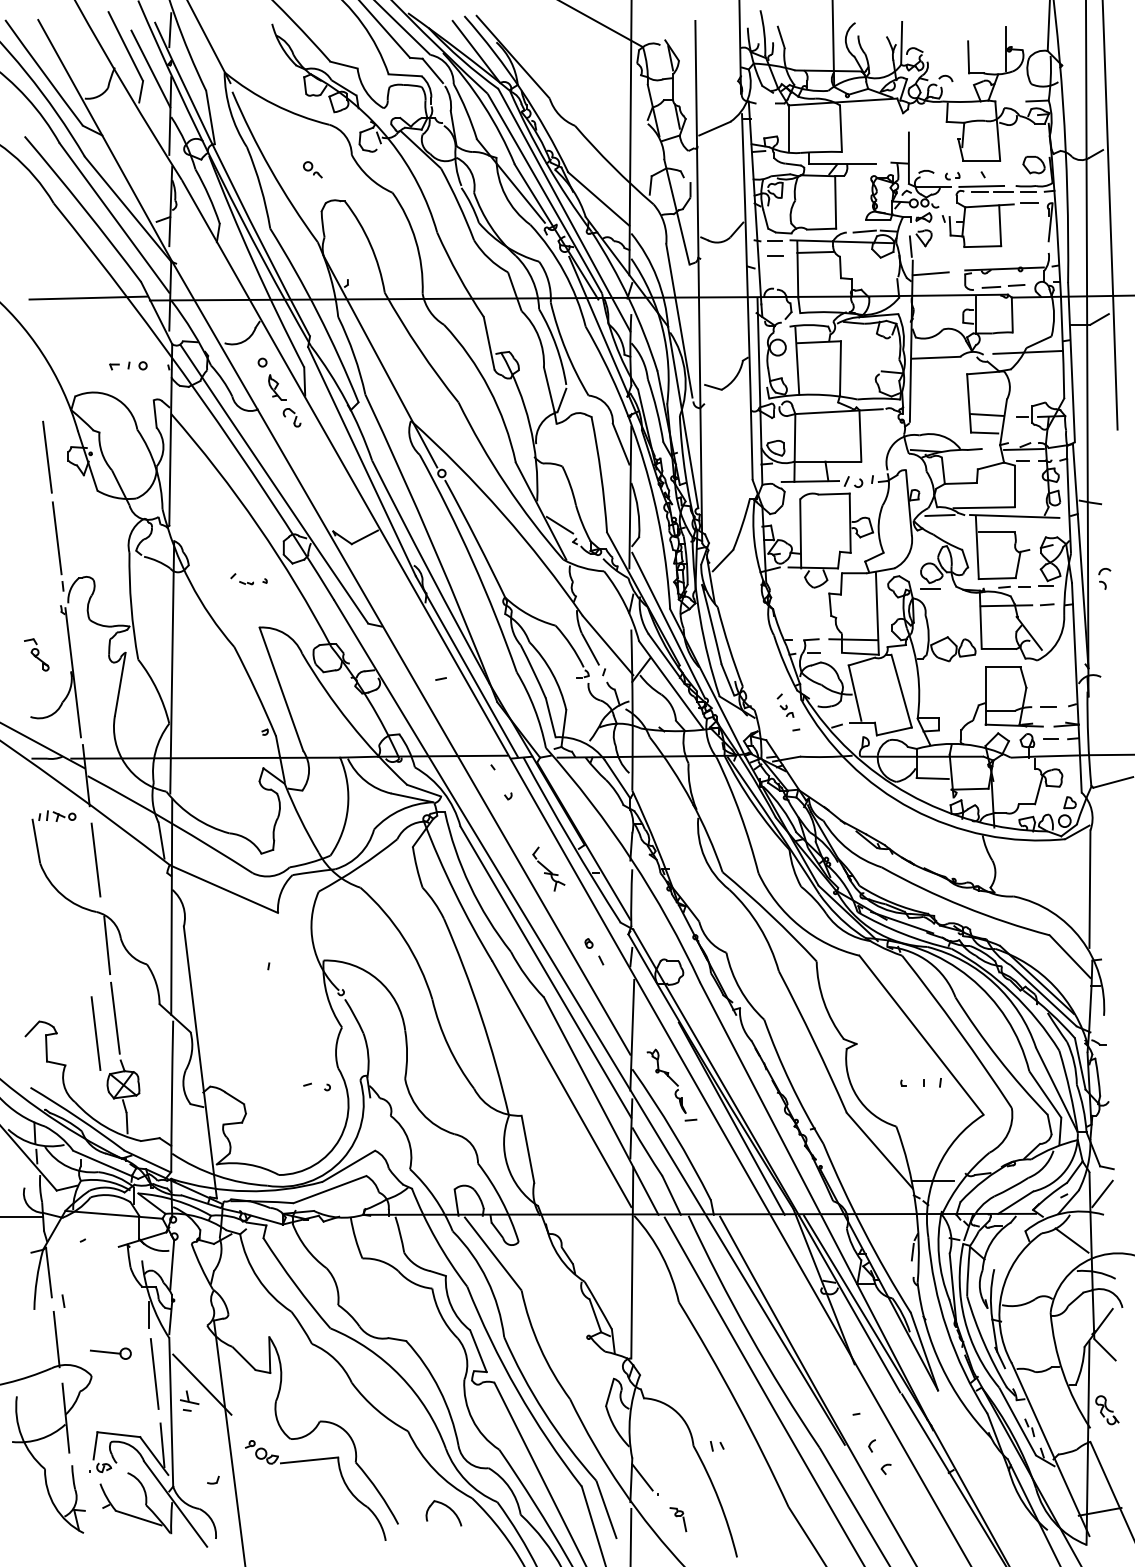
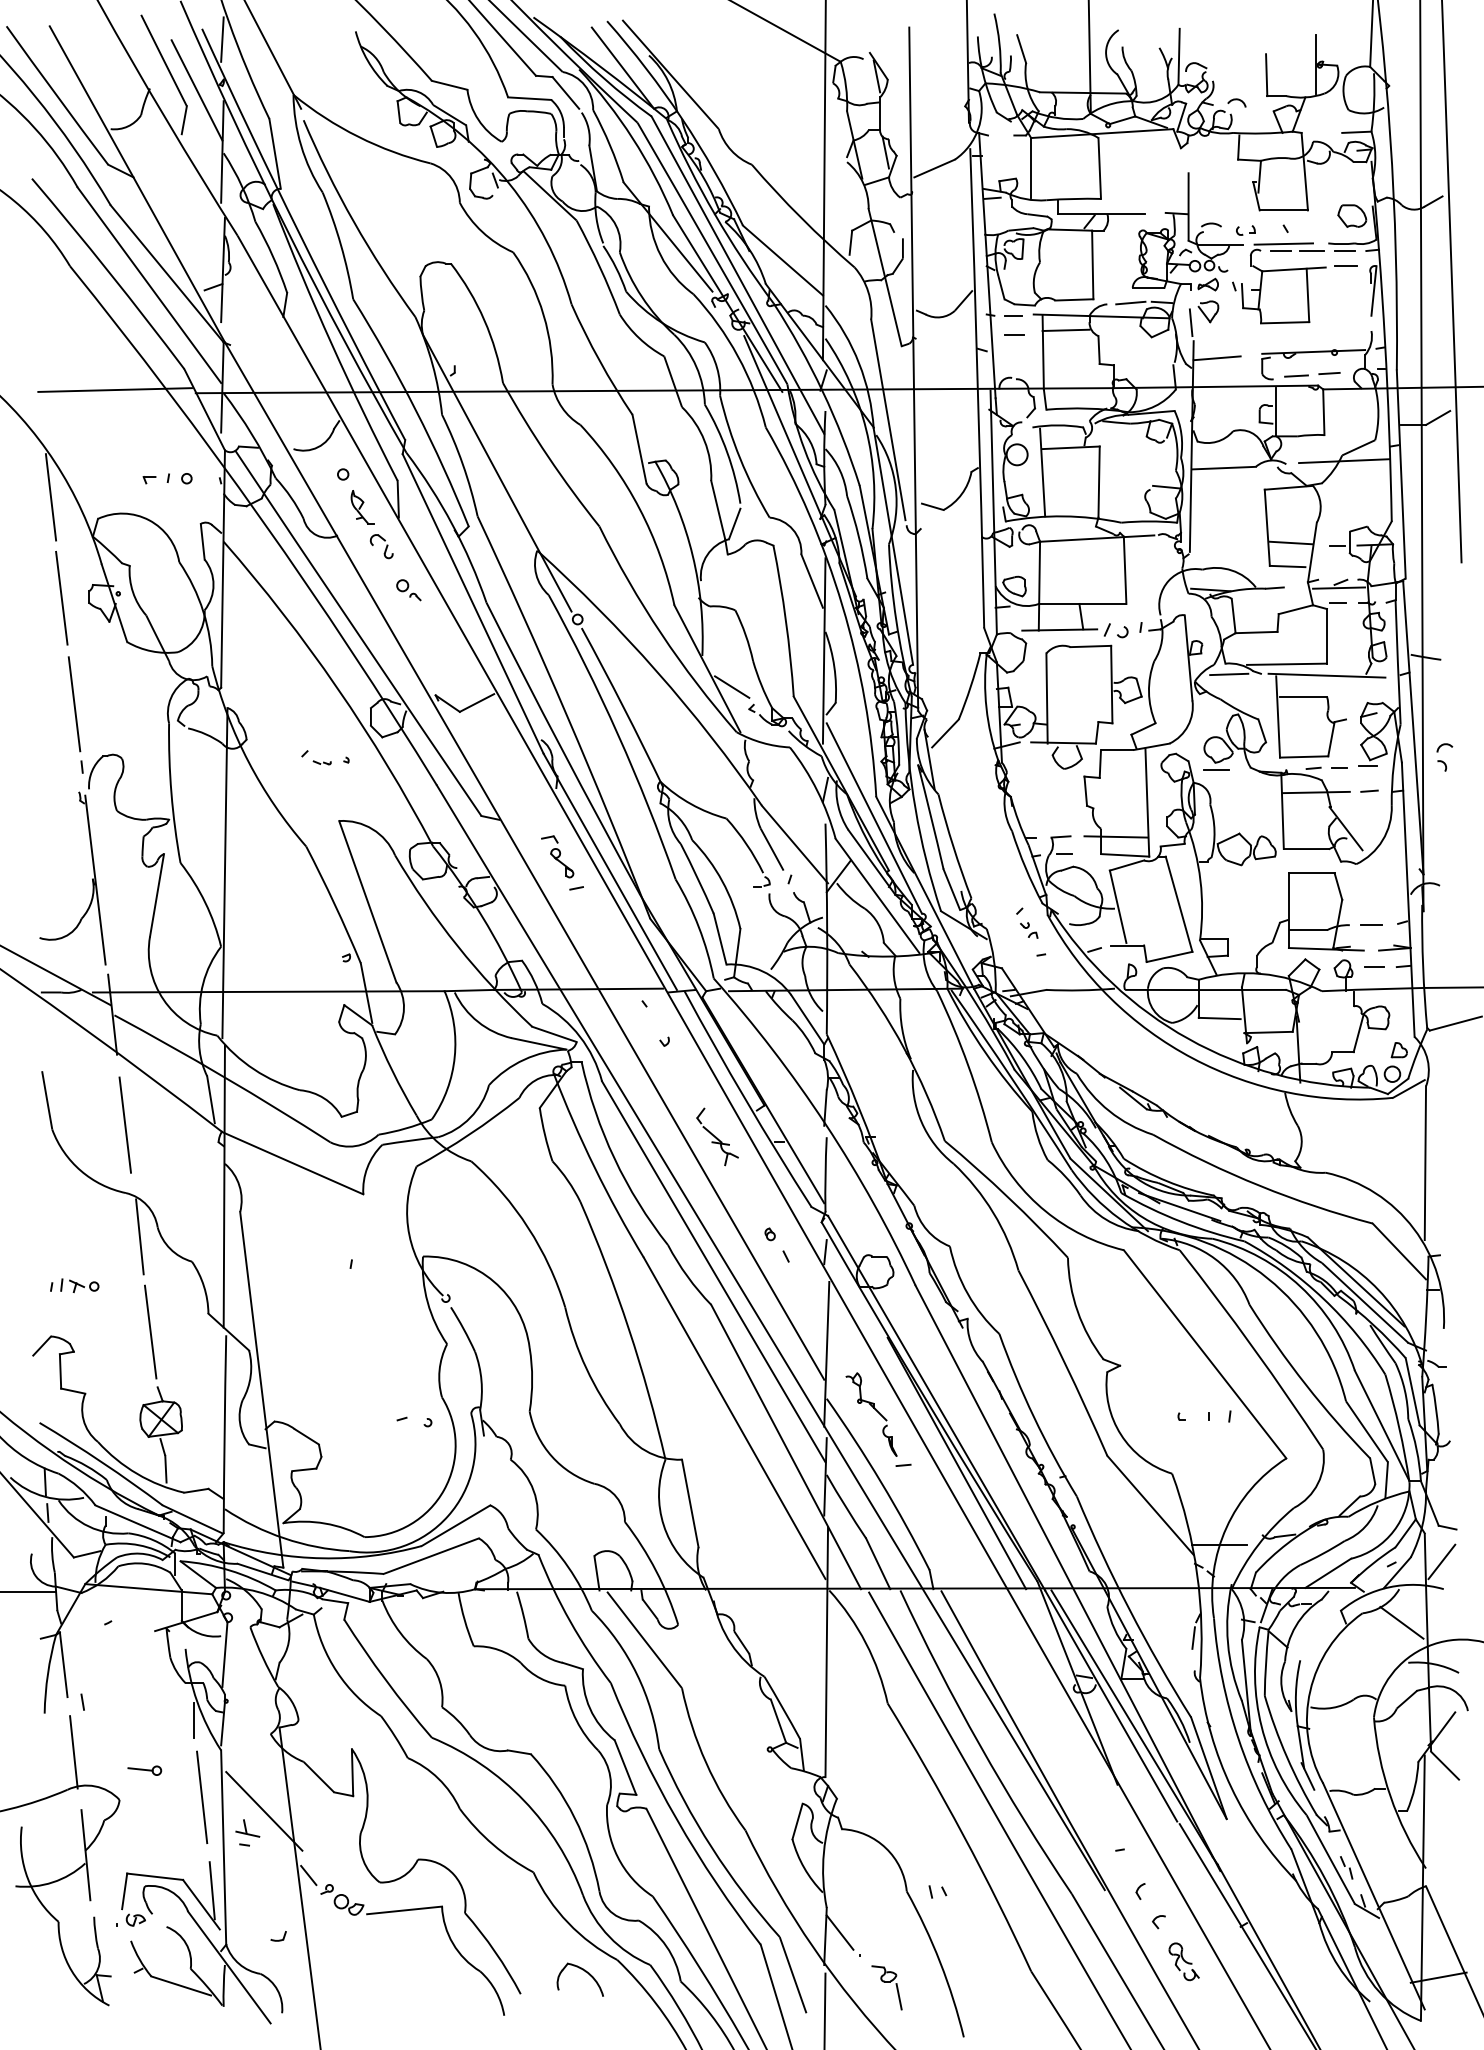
part: (312, 169) -> (408, 590), moved
line: (38, 380) -> (50, 497), added
part: (36, 654) -> (557, 856), moved
part: (57, 815) -> (74, 1285), moved
line: (95, 1033) -> (124, 1351), removed
part: (110, 1353) -> (144, 1770), size x0.62
part: (1106, 1410) -> (1183, 1961), moved
line: (236, 1433) -> (308, 1875), added
part: (677, 1519) -> (886, 1987), size x1.43

